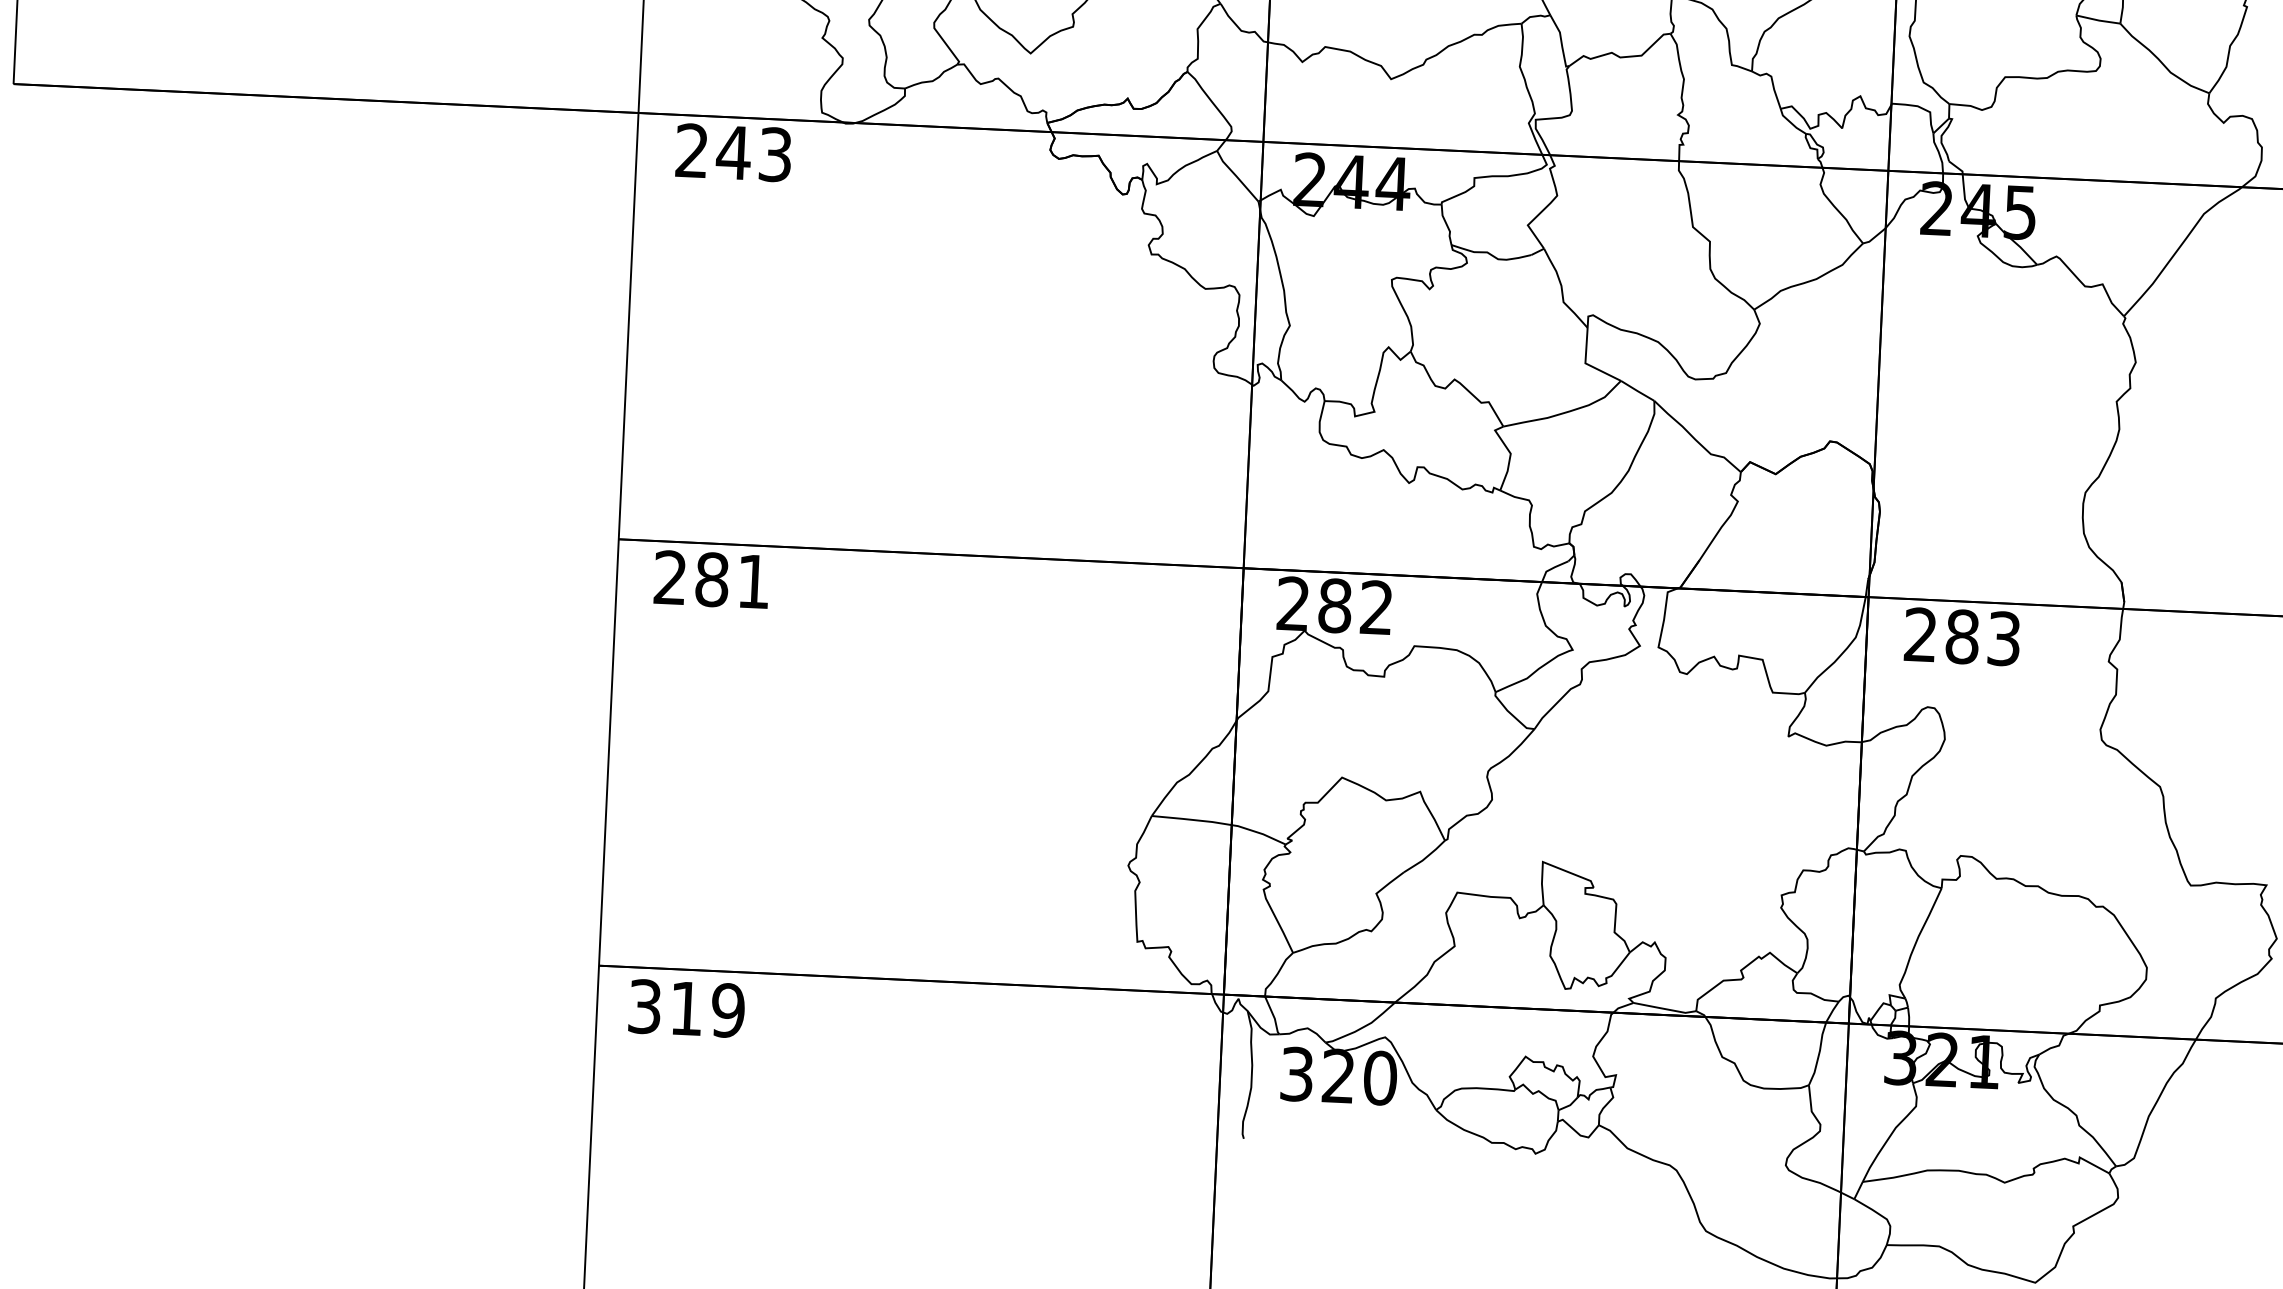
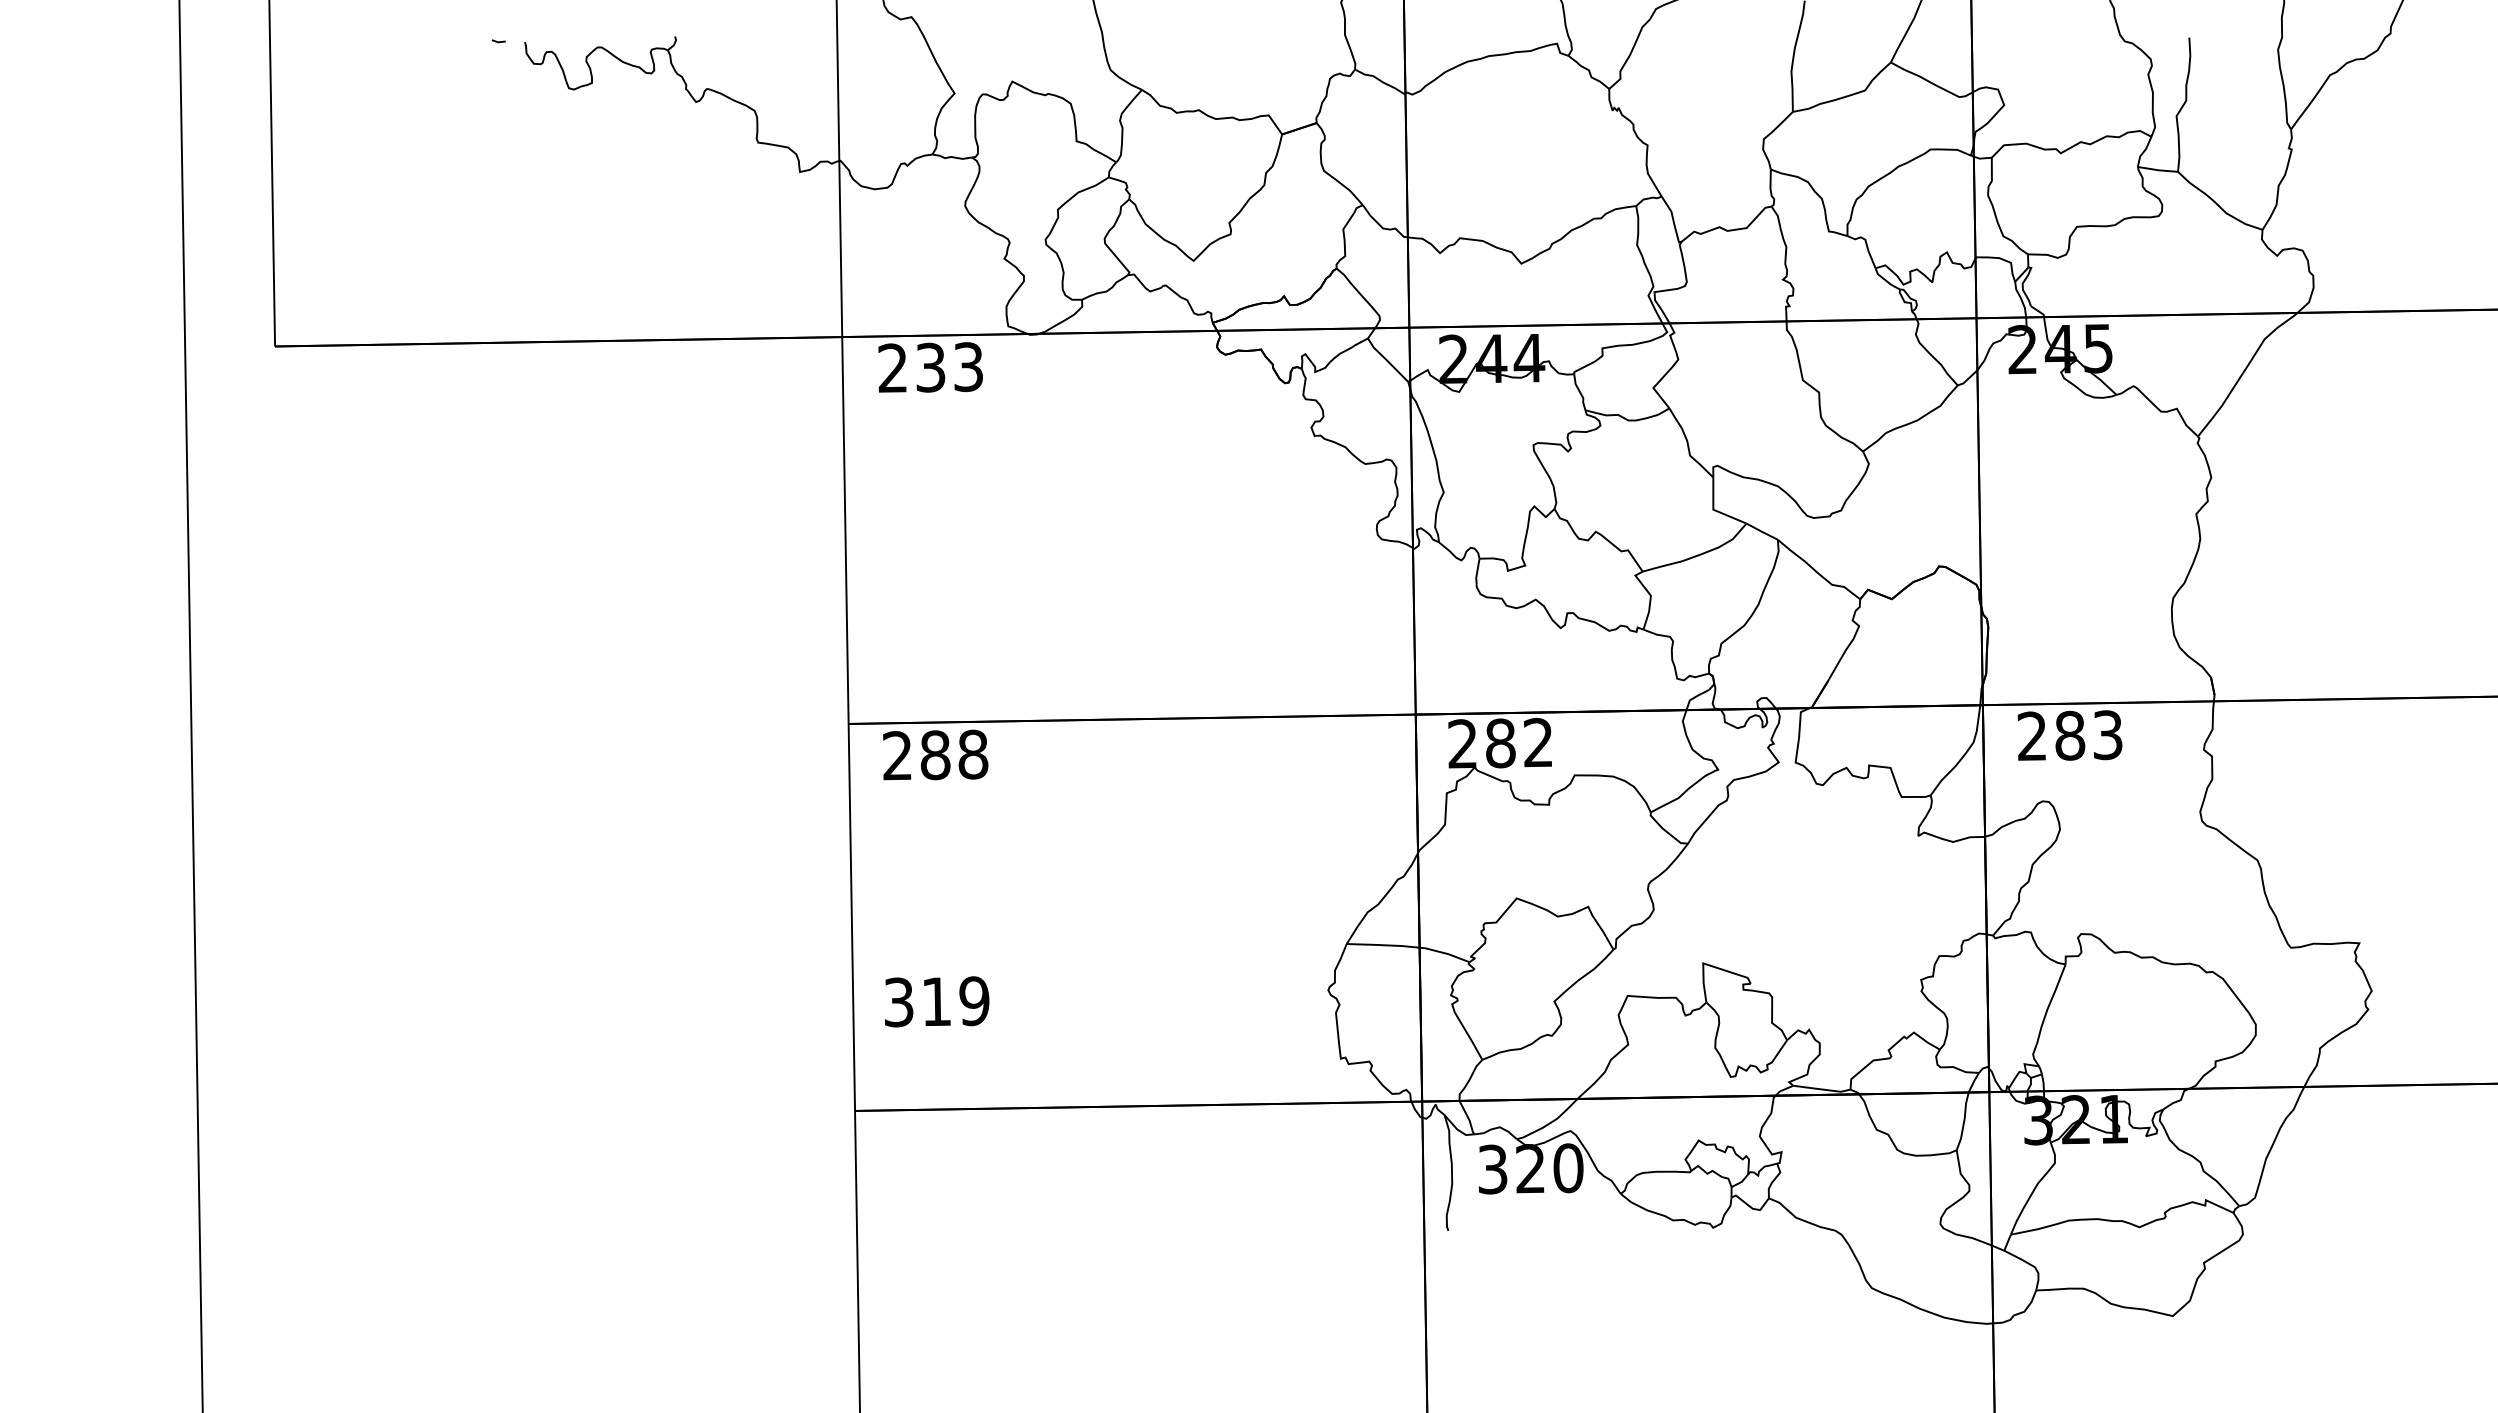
text: (733, 152) -> (930, 367), 243 -> 233
text: (754, 581) -> (973, 754), 281 -> 288
text: (687, 1008) -> (937, 1001), moved

